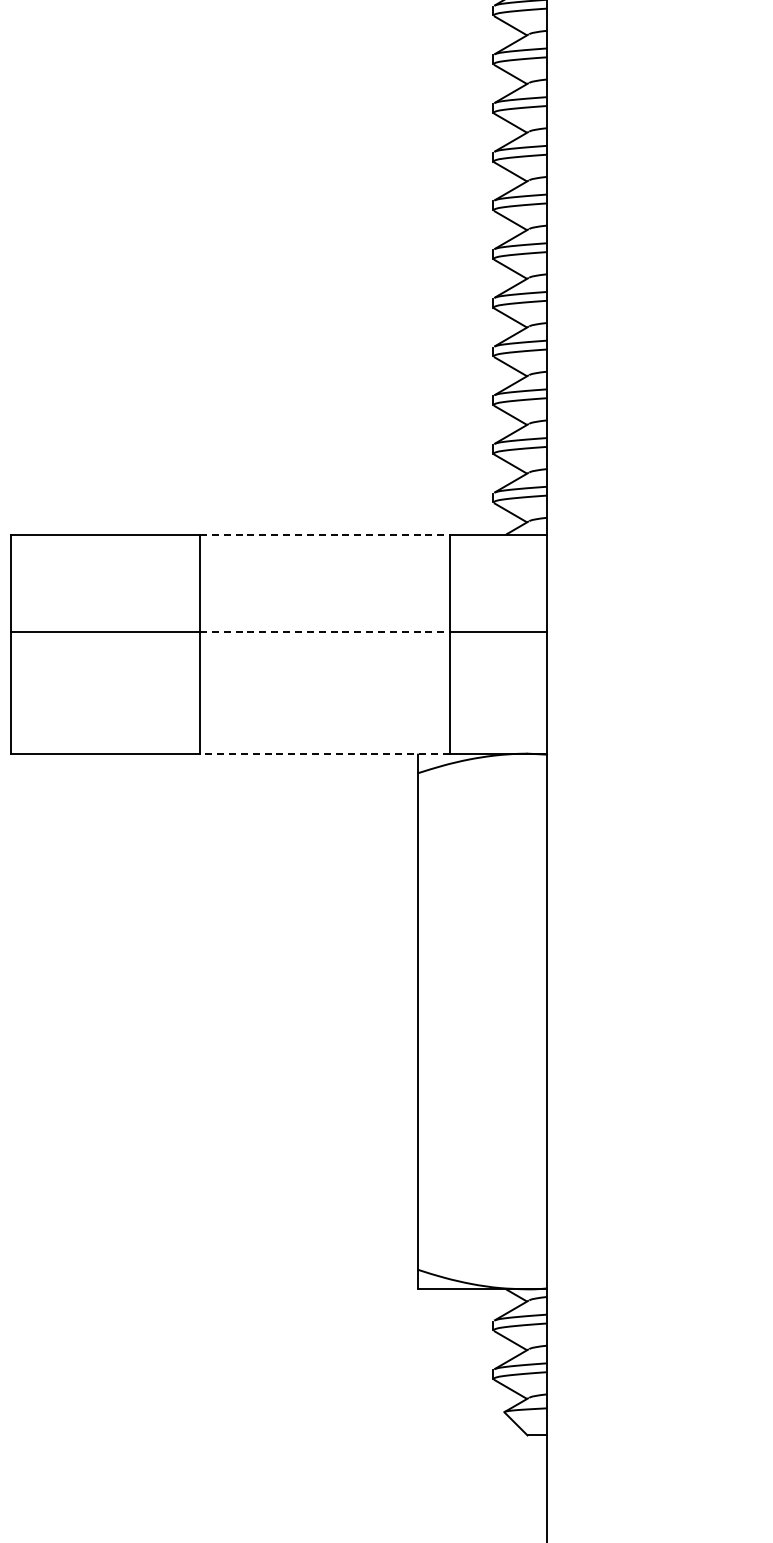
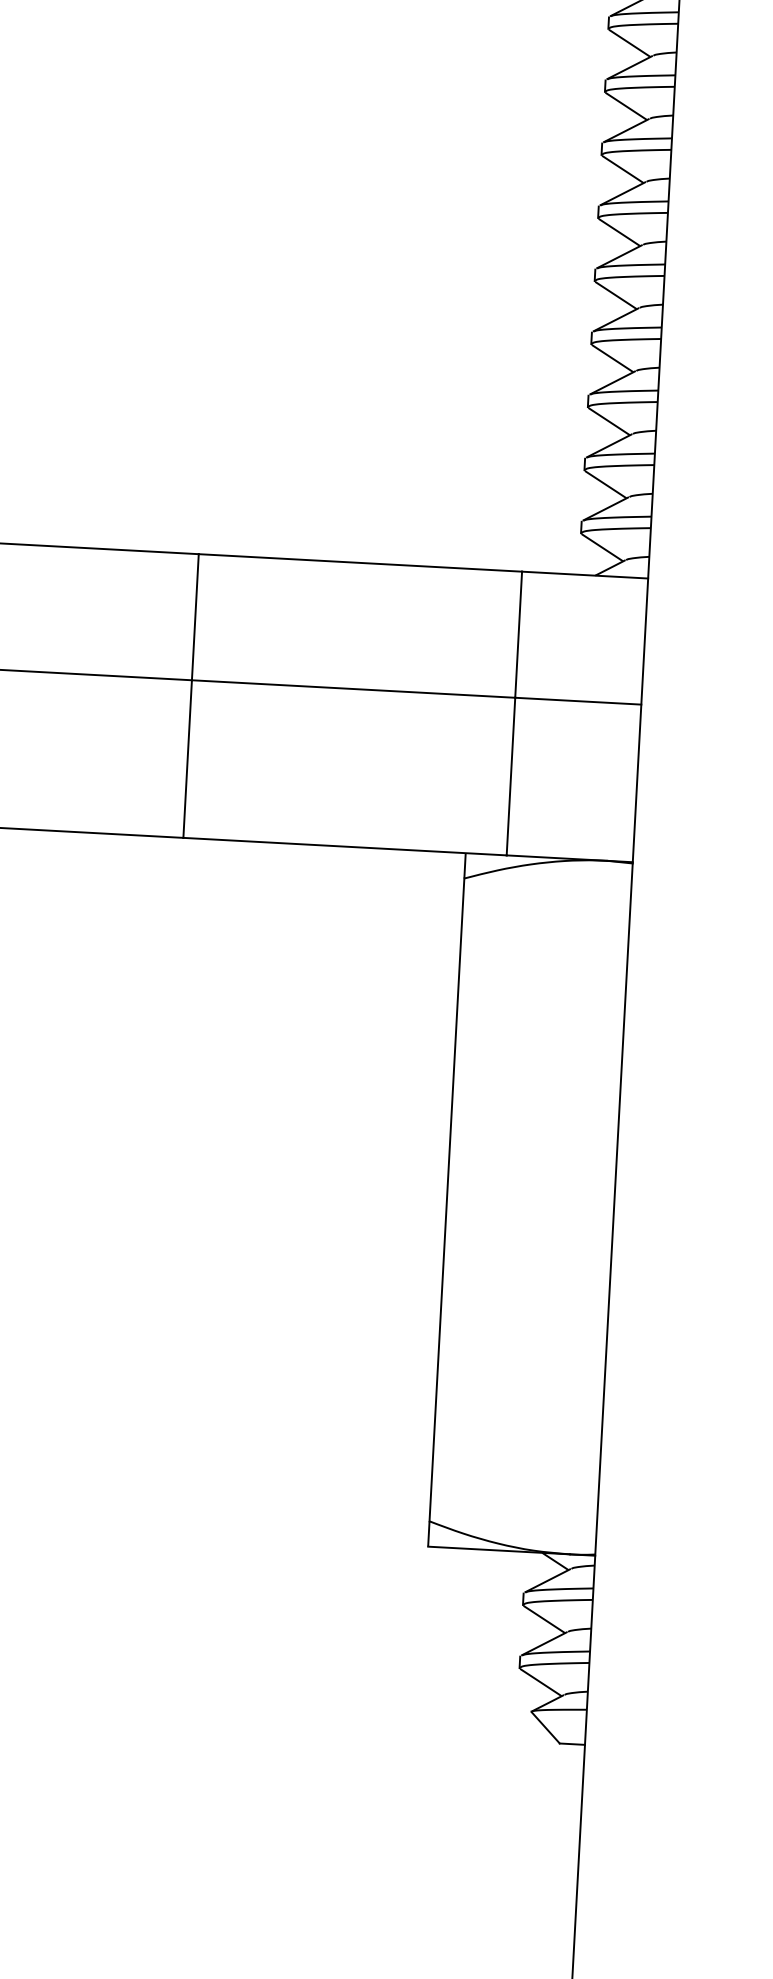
line: (324, 534) -> (360, 562), dashed -> solid
line: (324, 631) -> (353, 688), dashed -> solid
line: (324, 753) -> (344, 846), dashed -> solid

